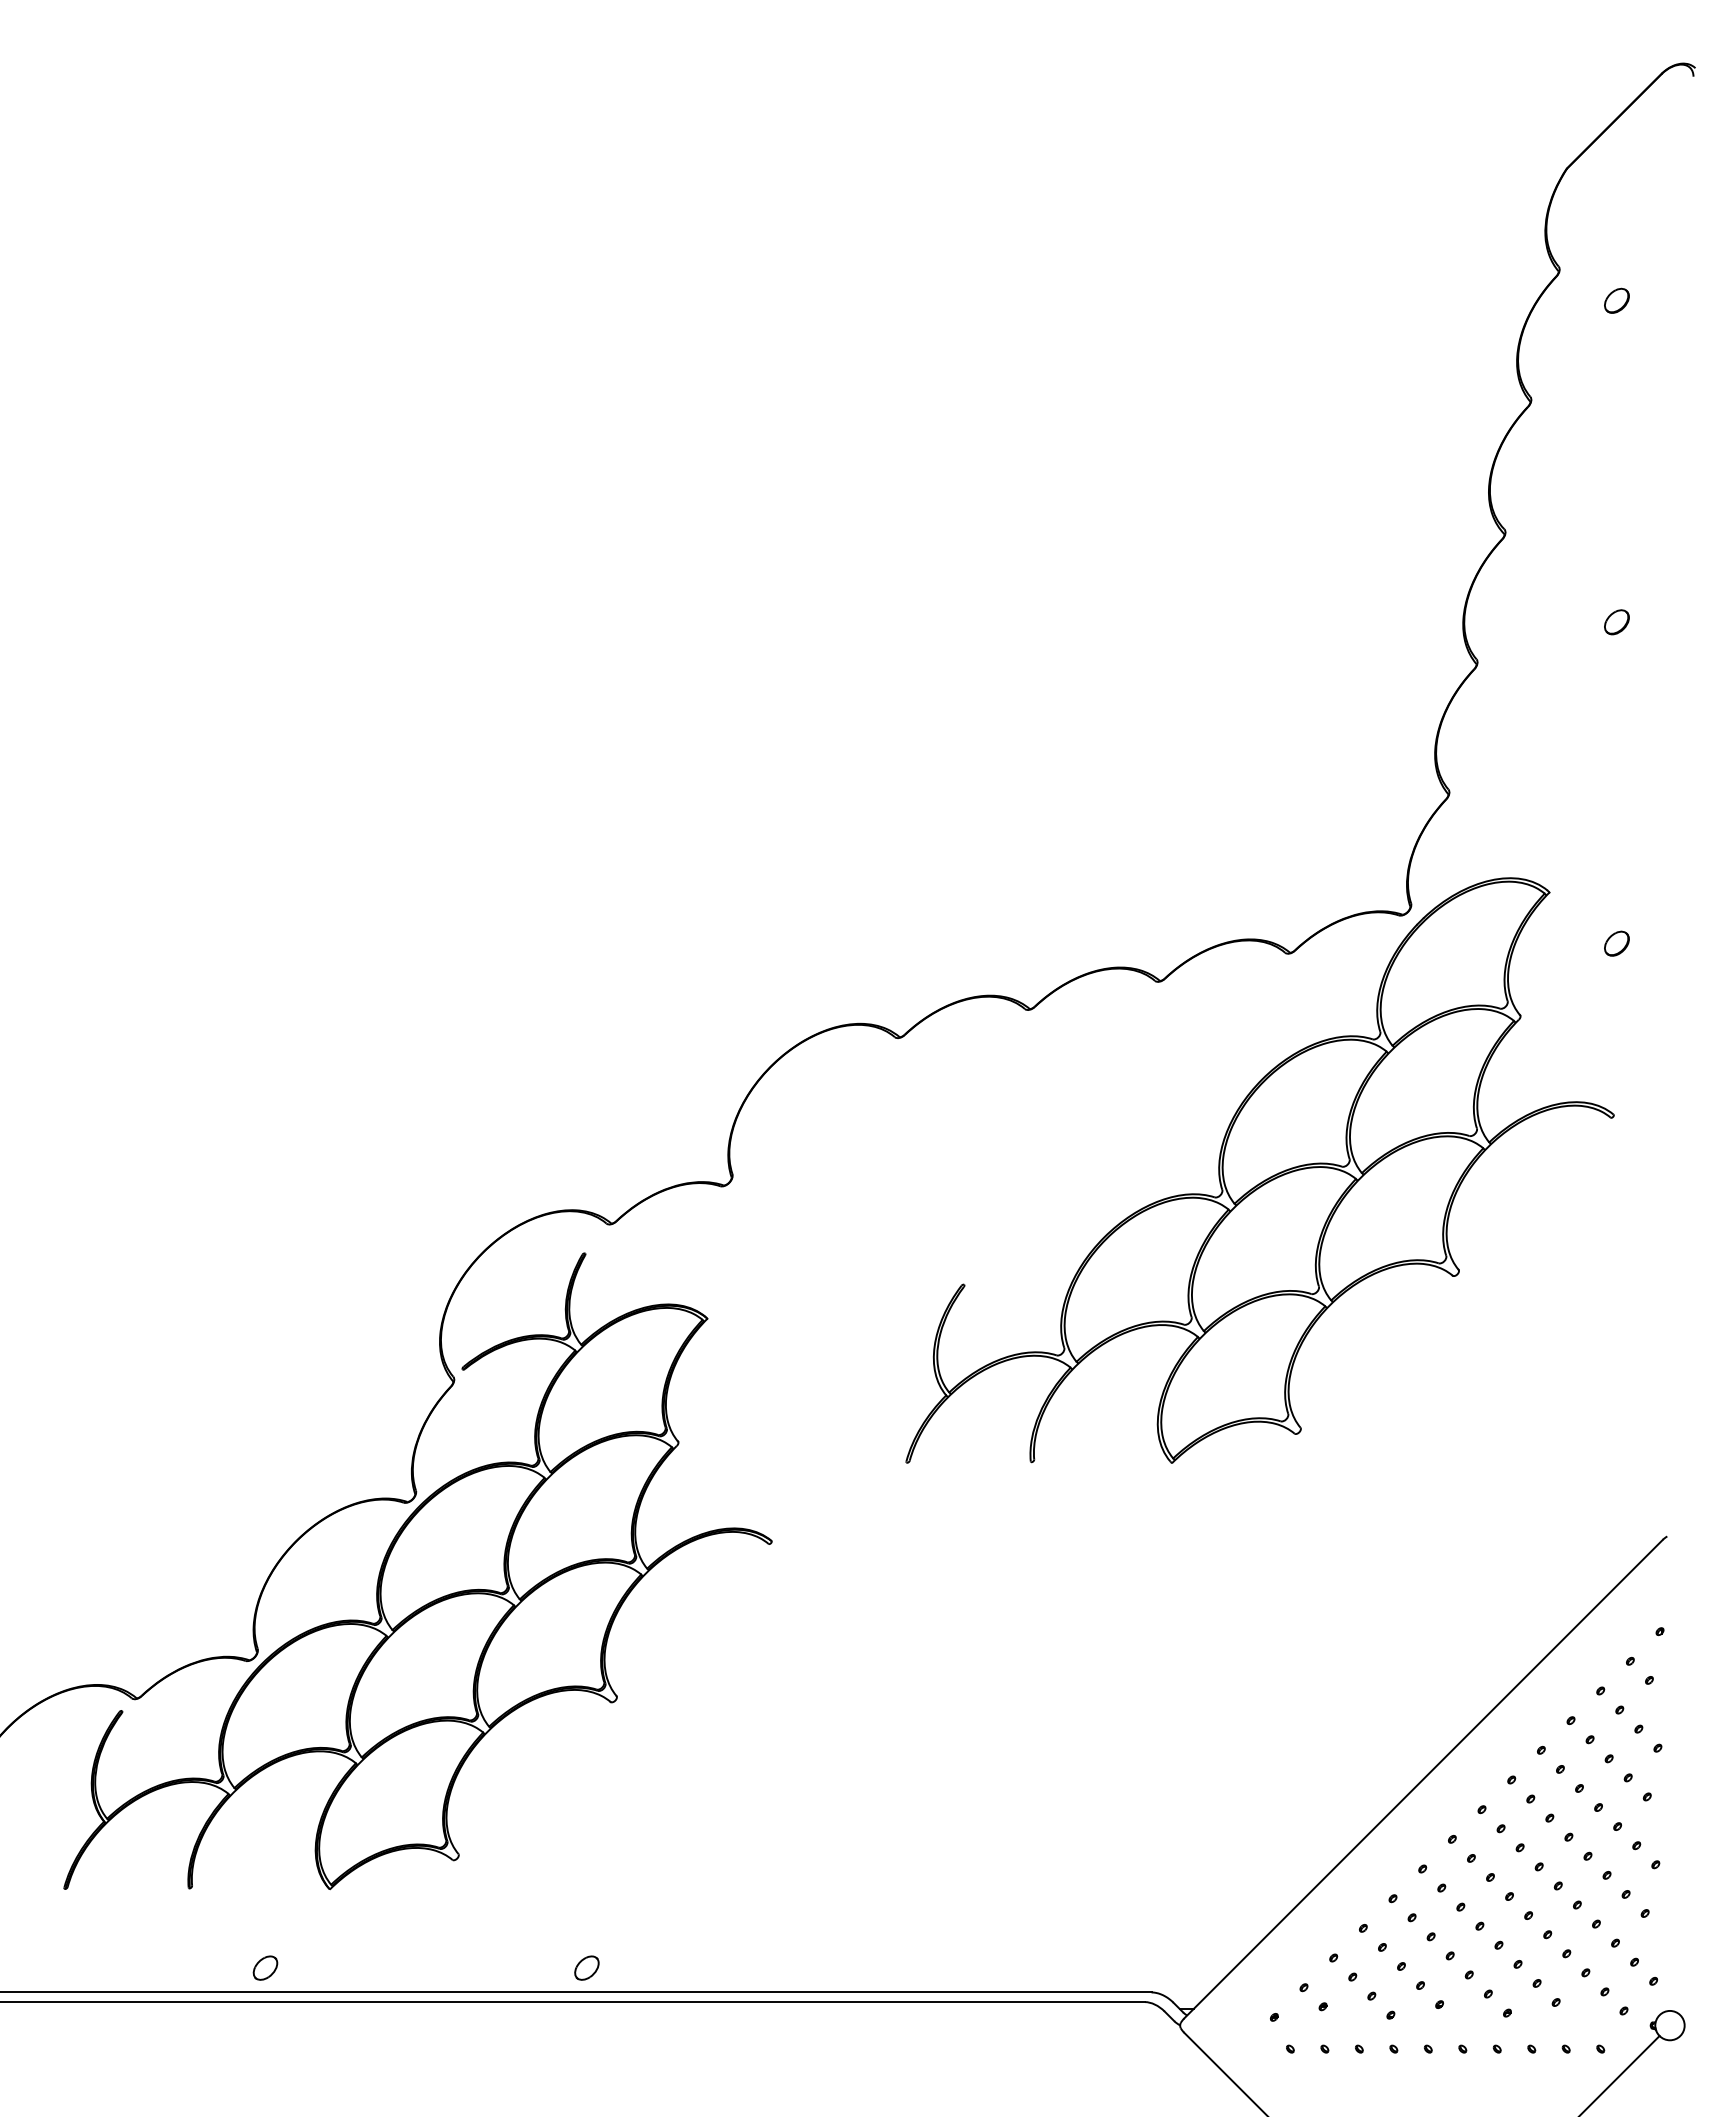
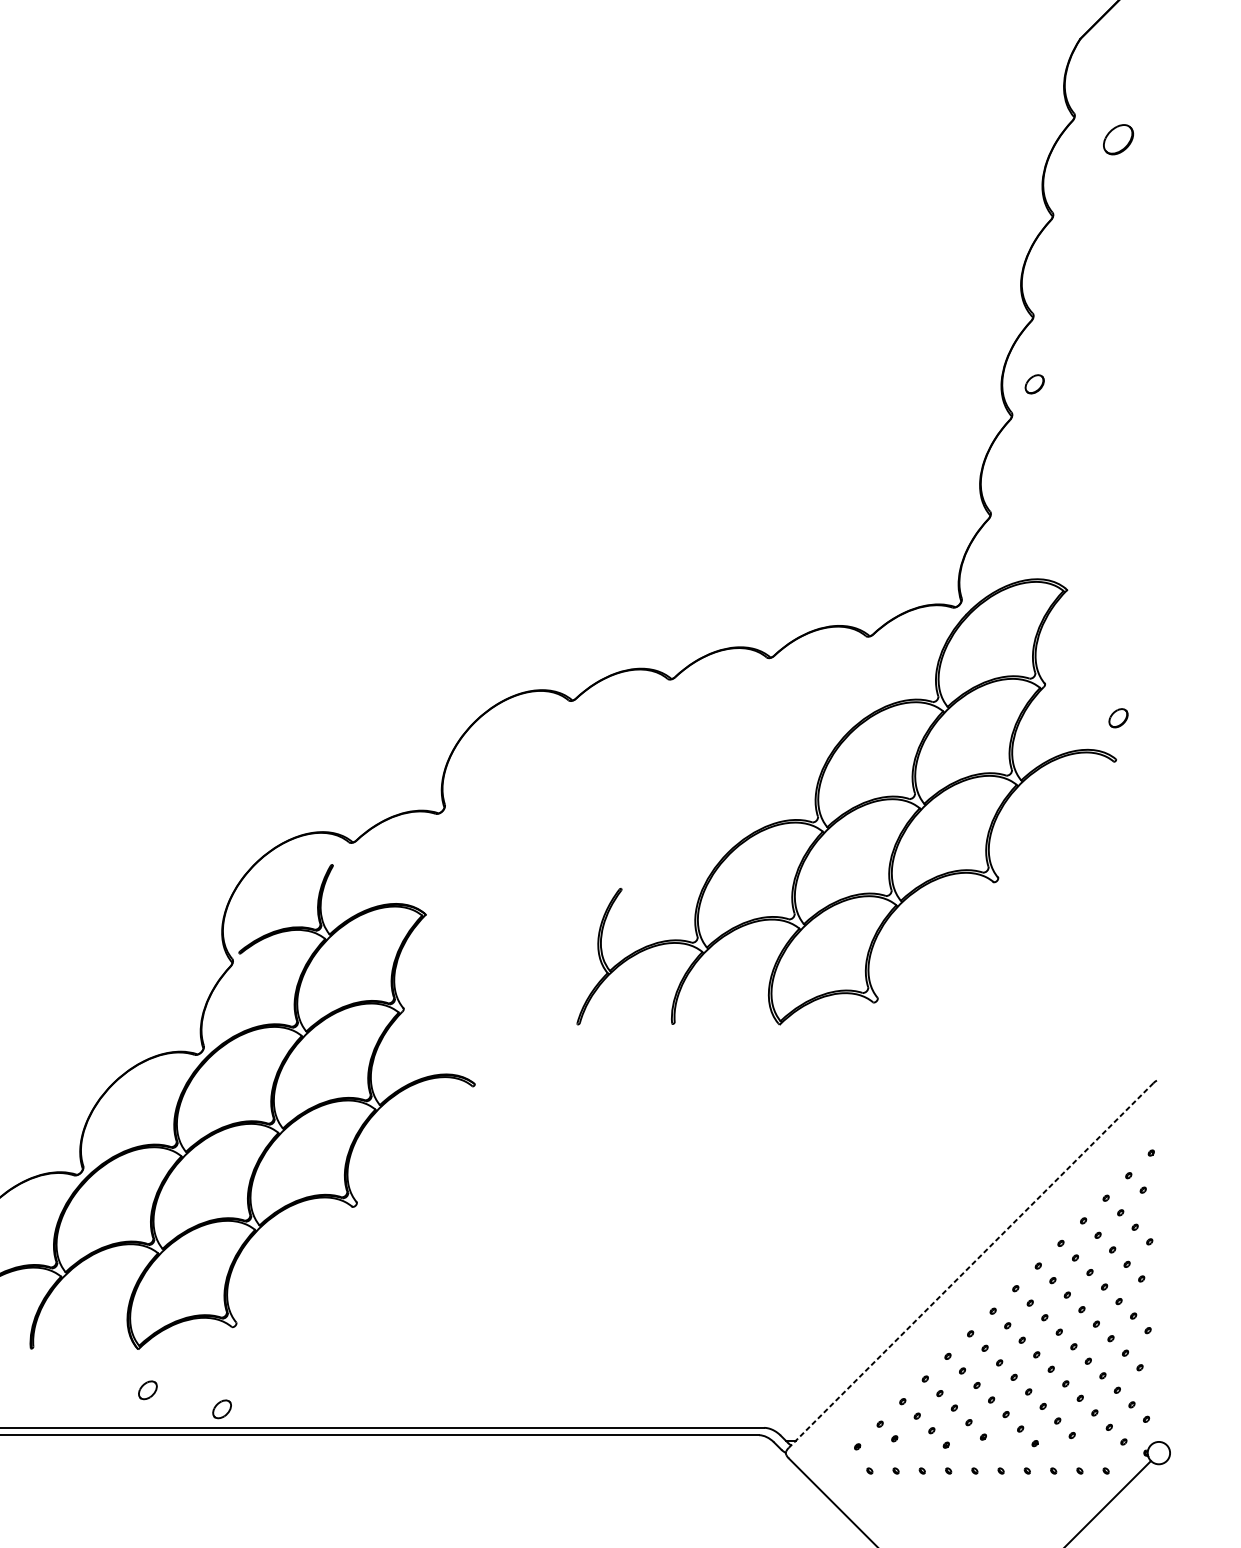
part: (1616, 300) -> (1118, 139), size x1.6
part: (1616, 622) -> (1034, 384), moved
part: (1616, 943) -> (1118, 718), moved
line: (1423, 1779) -> (971, 1265), solid -> dashed
part: (265, 1967) -> (147, 1389), moved
part: (586, 1967) -> (221, 1408), moved

